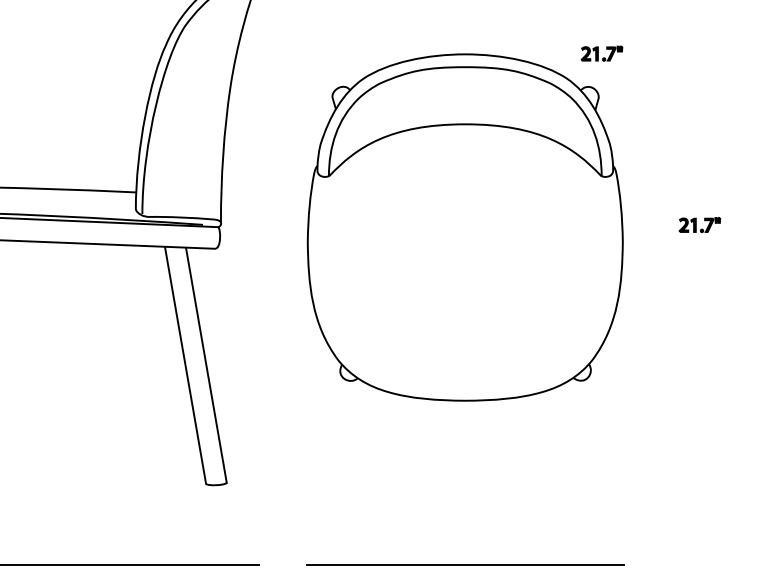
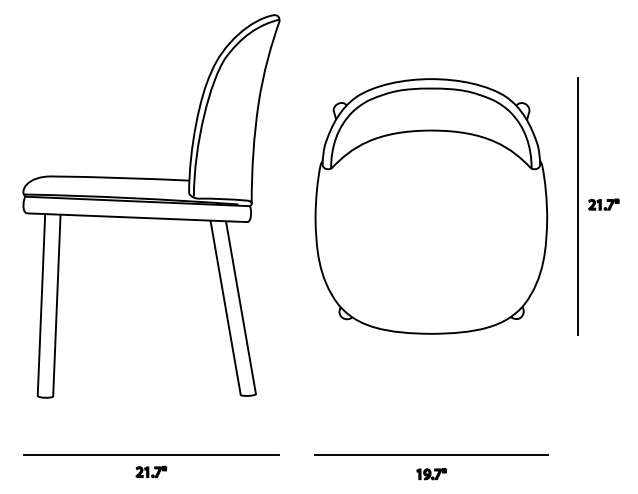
part: (601, 53) -> (531, 78), removed
line: (664, 227) -> (577, 206), added

